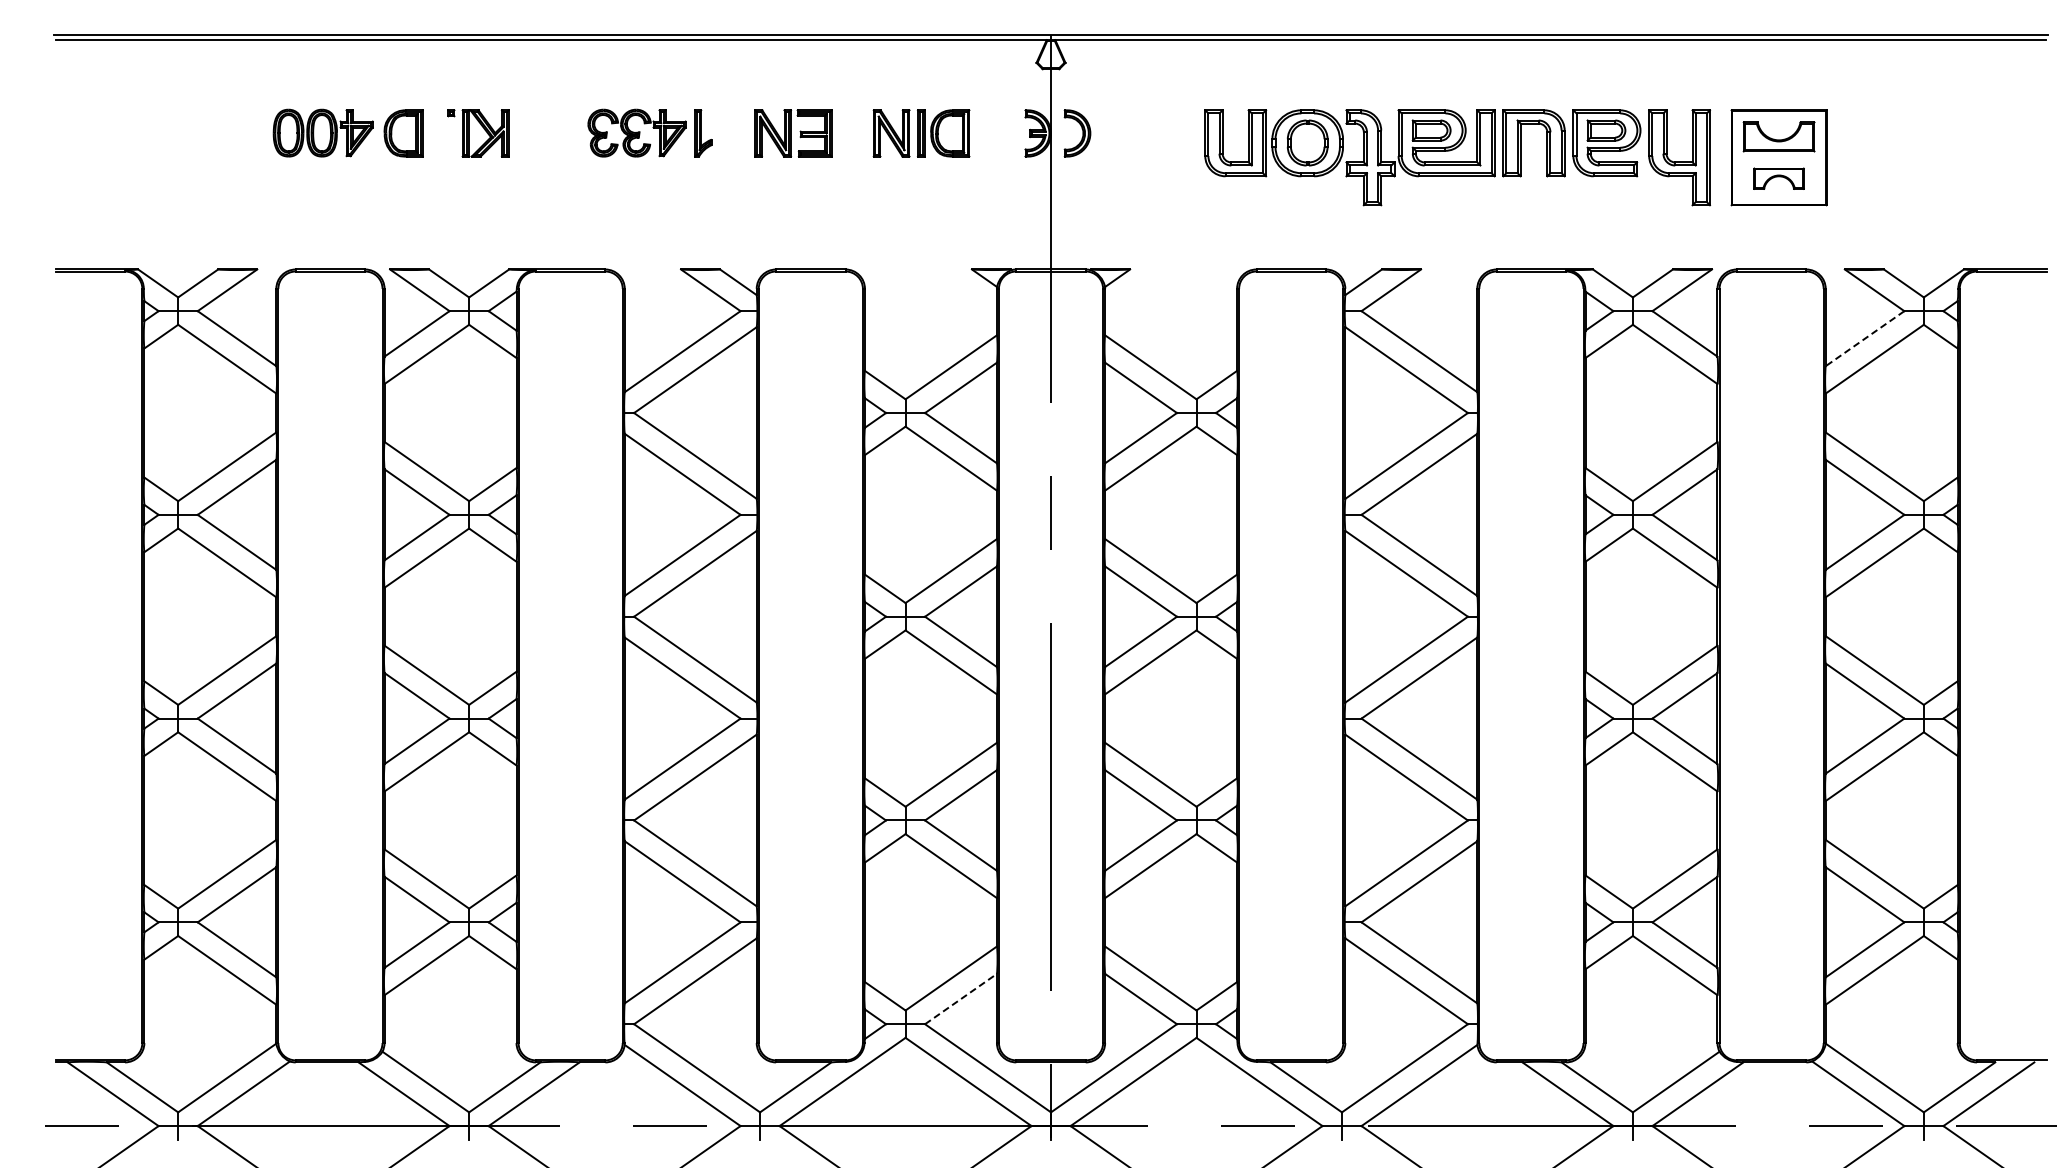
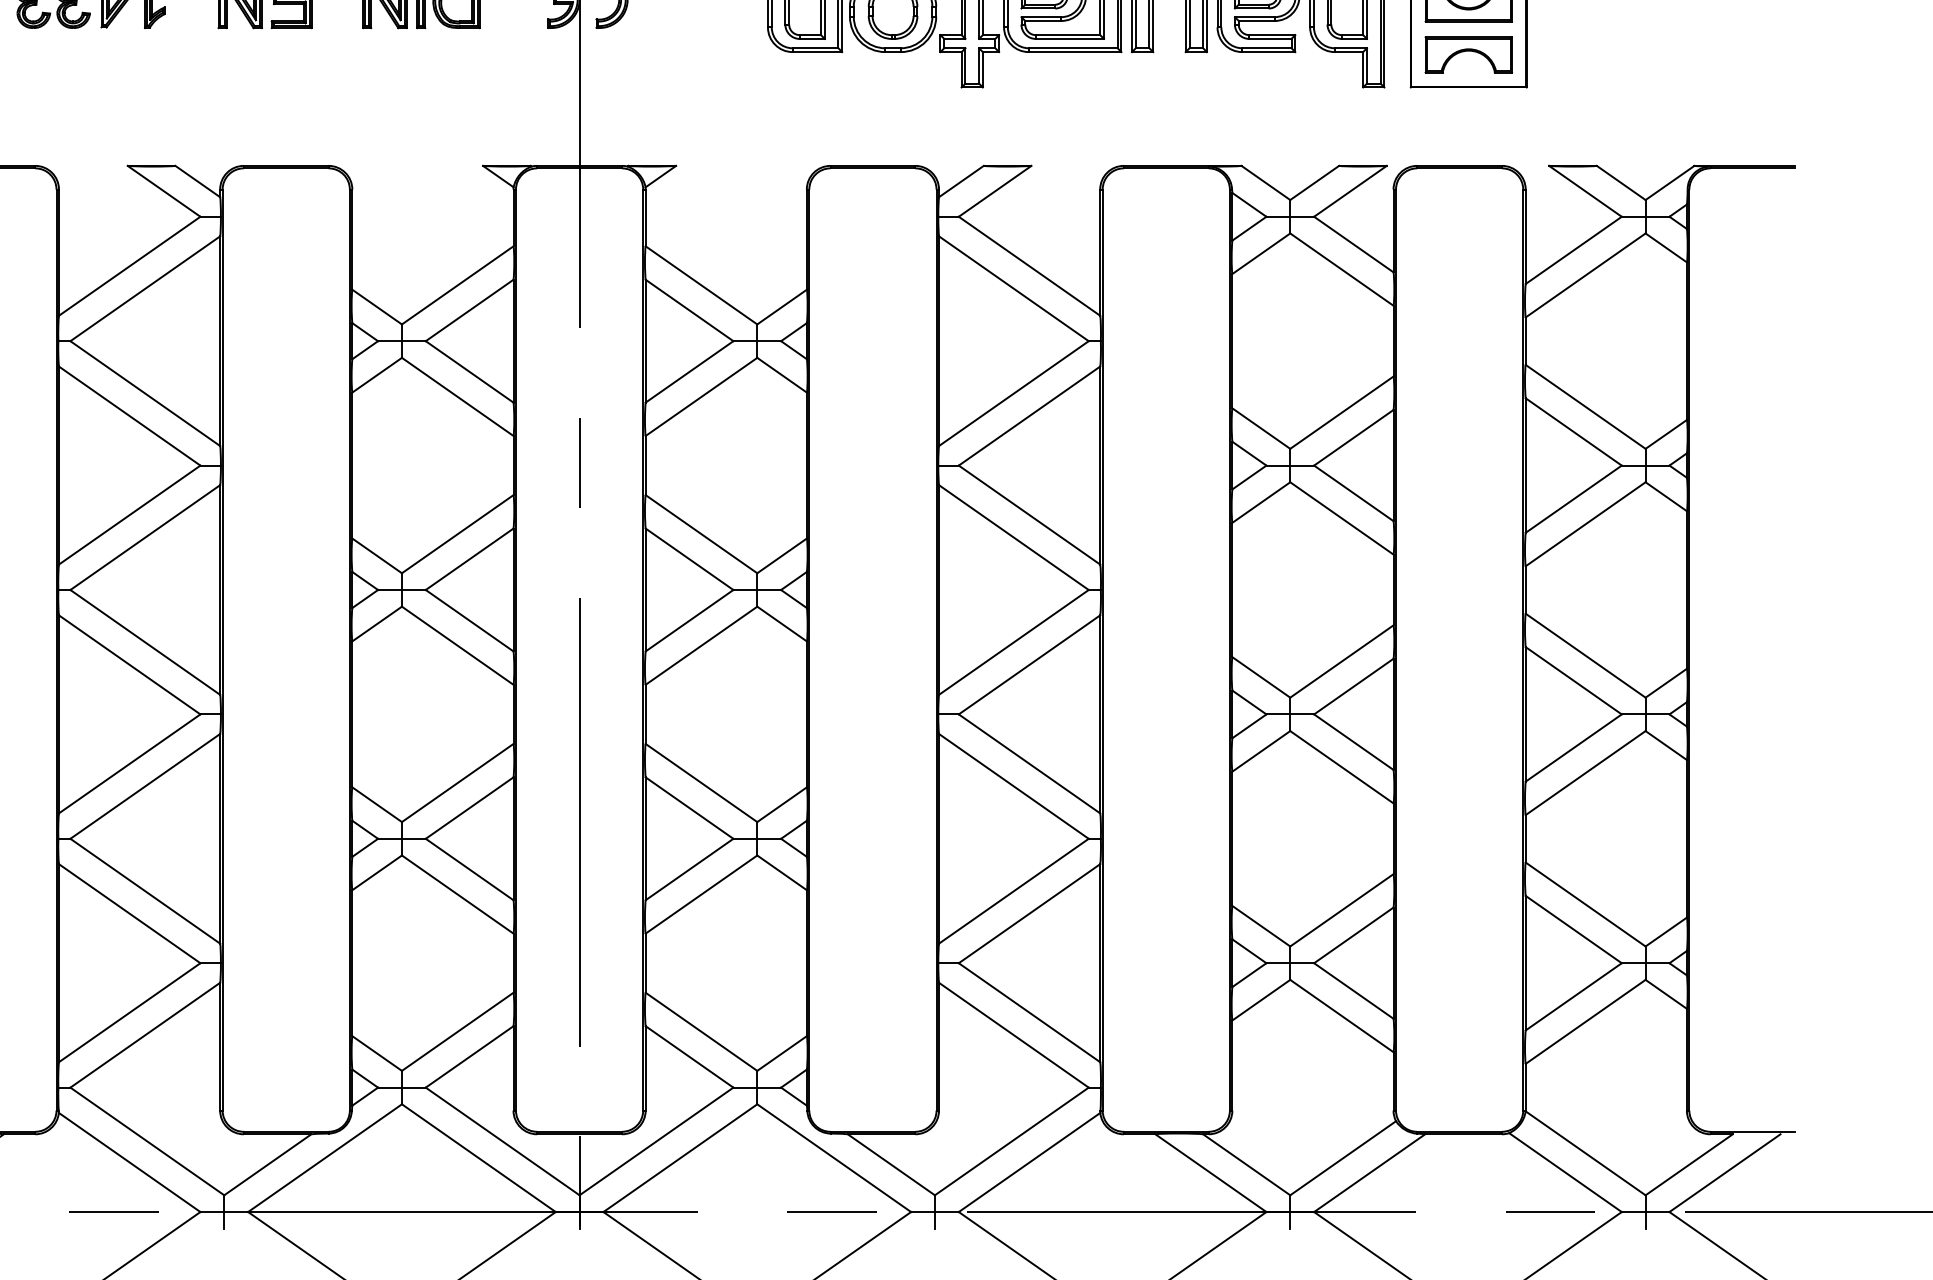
part: (1778, 178) -> (1468, 54), size x1.43
line: (1864, 338) -> (1573, 250), dashed -> solid
line: (961, 999) -> (470, 1057), dashed -> solid

